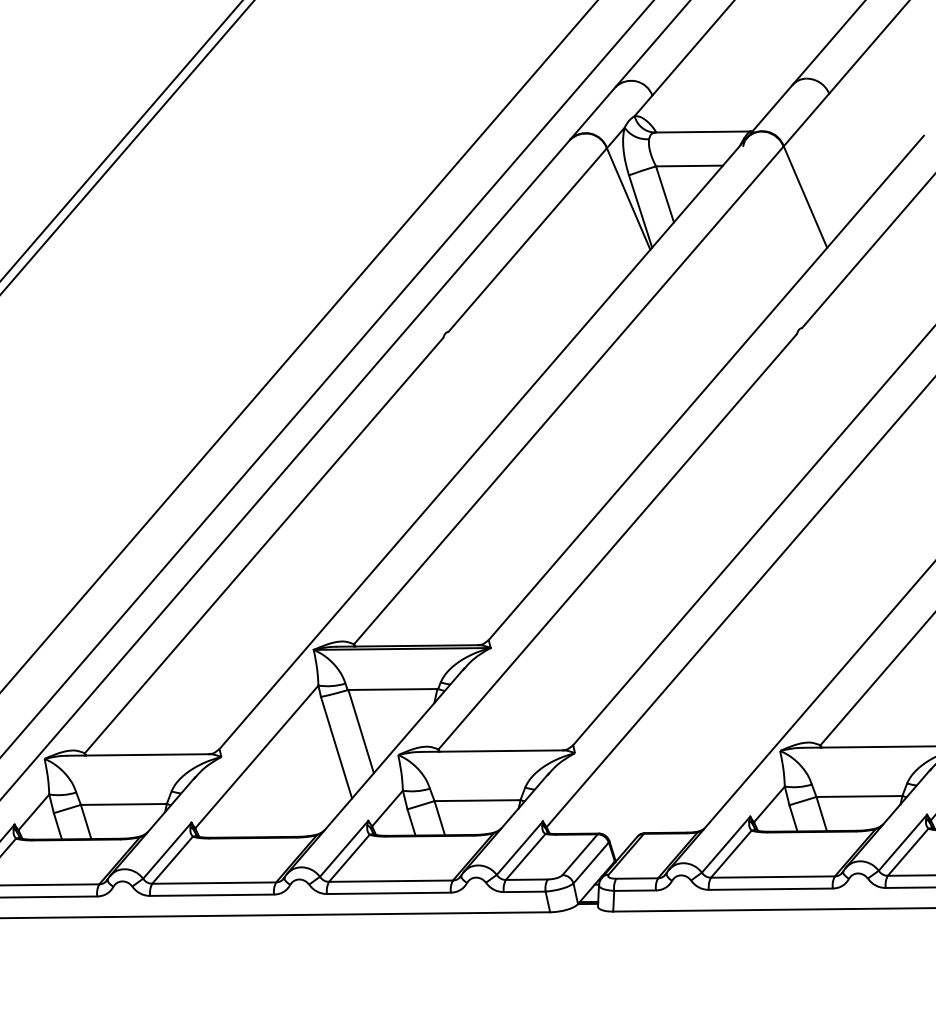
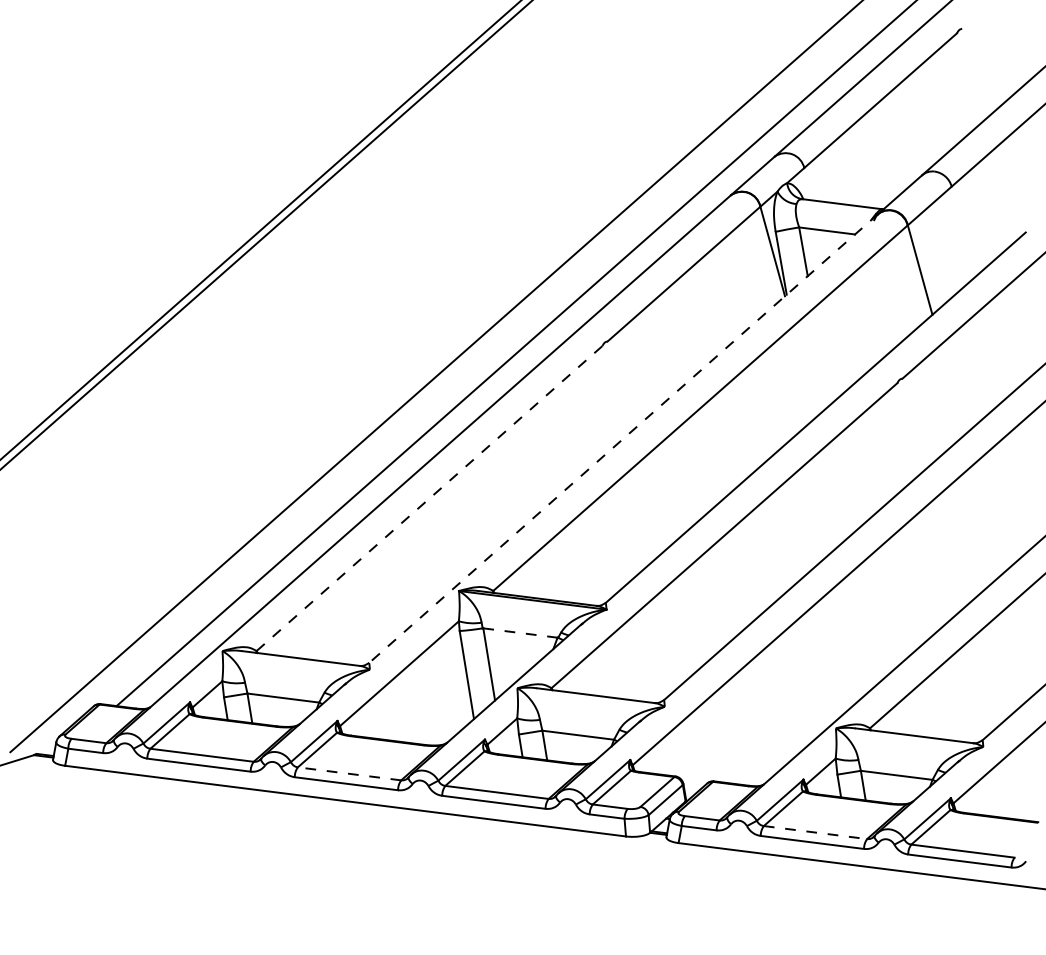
line: (482, 443) -> (623, 438), solid -> dashed
line: (263, 545) -> (429, 498), solid -> dashed
line: (393, 690) -> (520, 633), solid -> dashed
line: (772, 876) -> (815, 832), solid -> dashed
line: (214, 882) -> (349, 773), solid -> dashed

